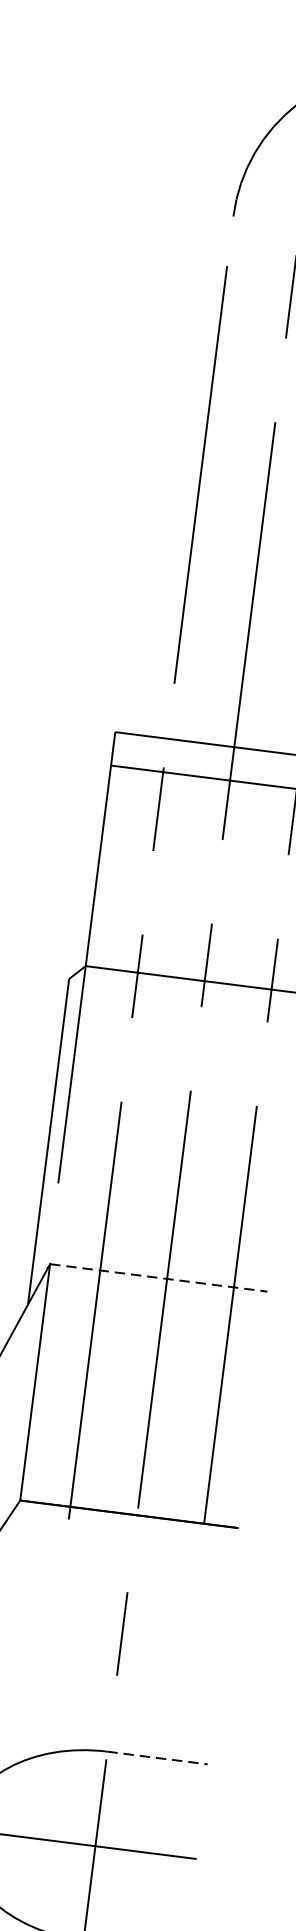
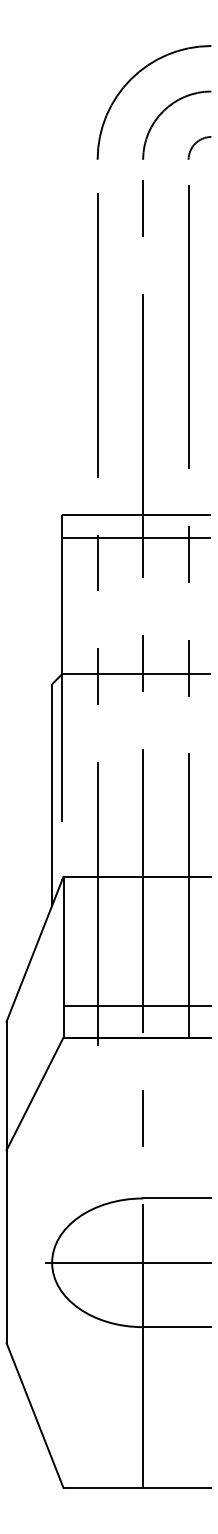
line: (158, 1277) -> (137, 876), dashed -> solid
line: (134, 1466) -> (137, 1005), added
line: (157, 1758) -> (177, 1198), dashed -> solid

